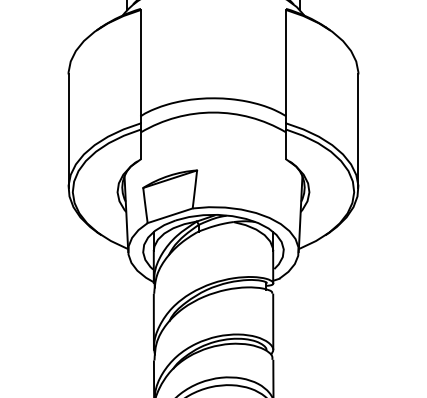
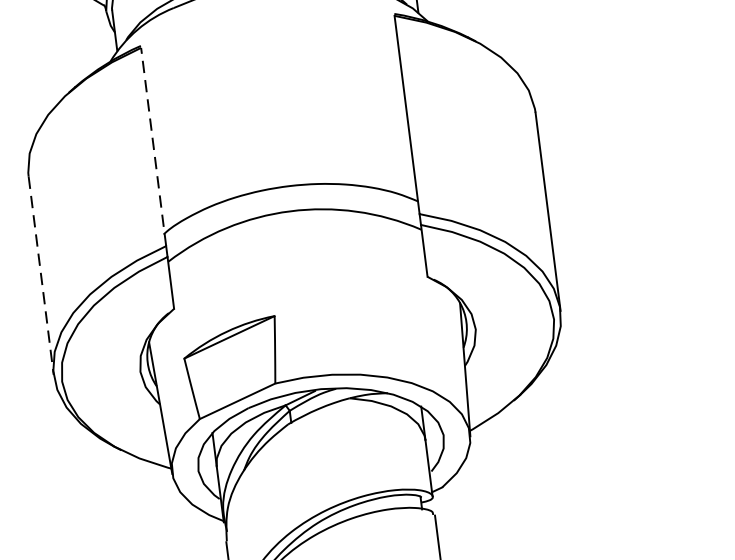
line: (141, 66) -> (154, 146), solid -> dashed
line: (68, 131) -> (41, 276), solid -> dashed

